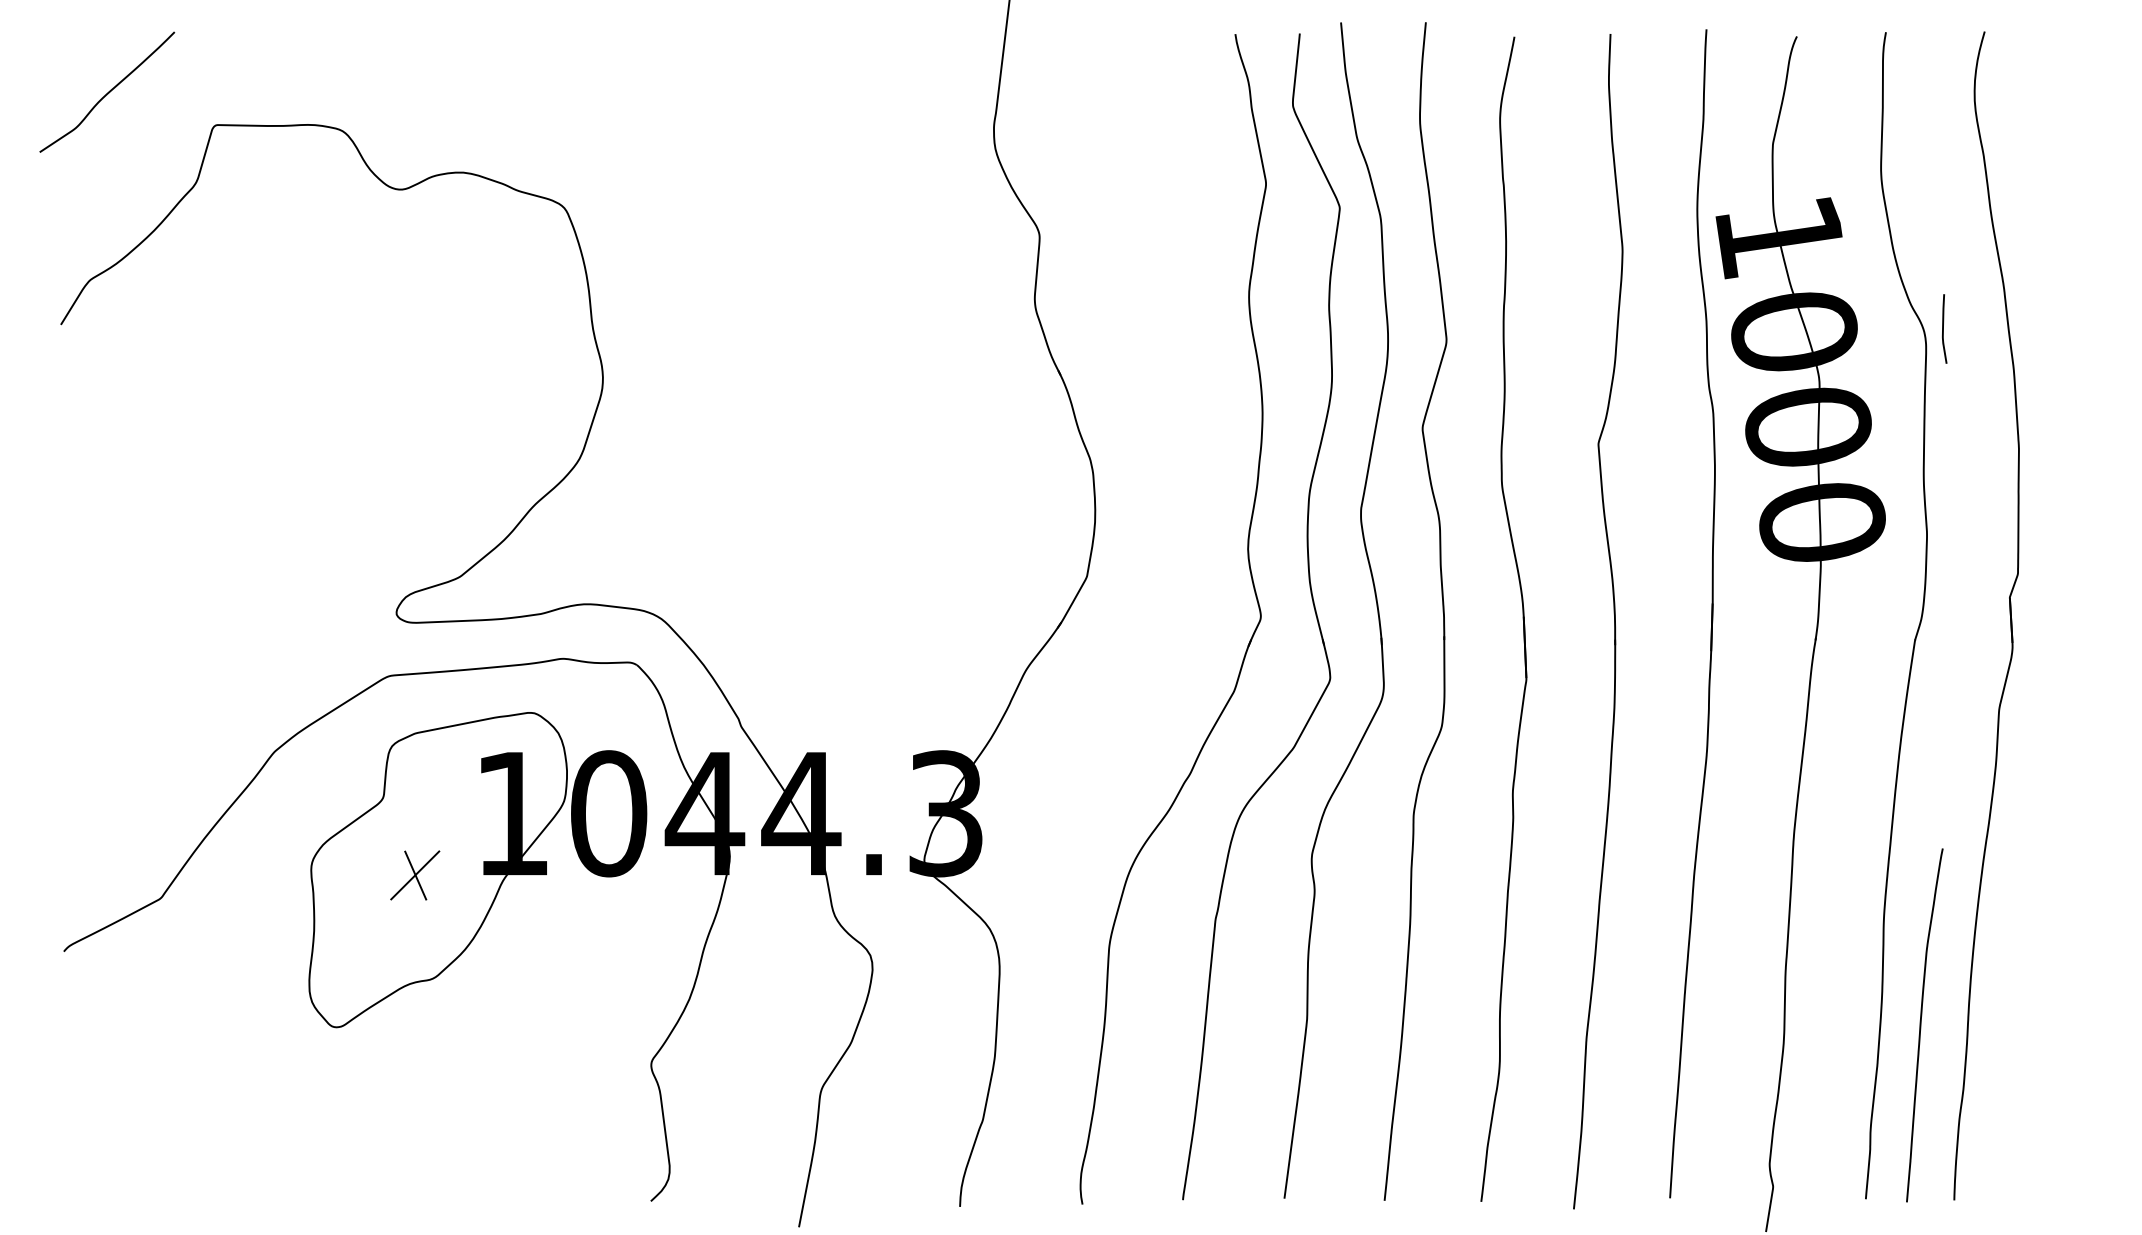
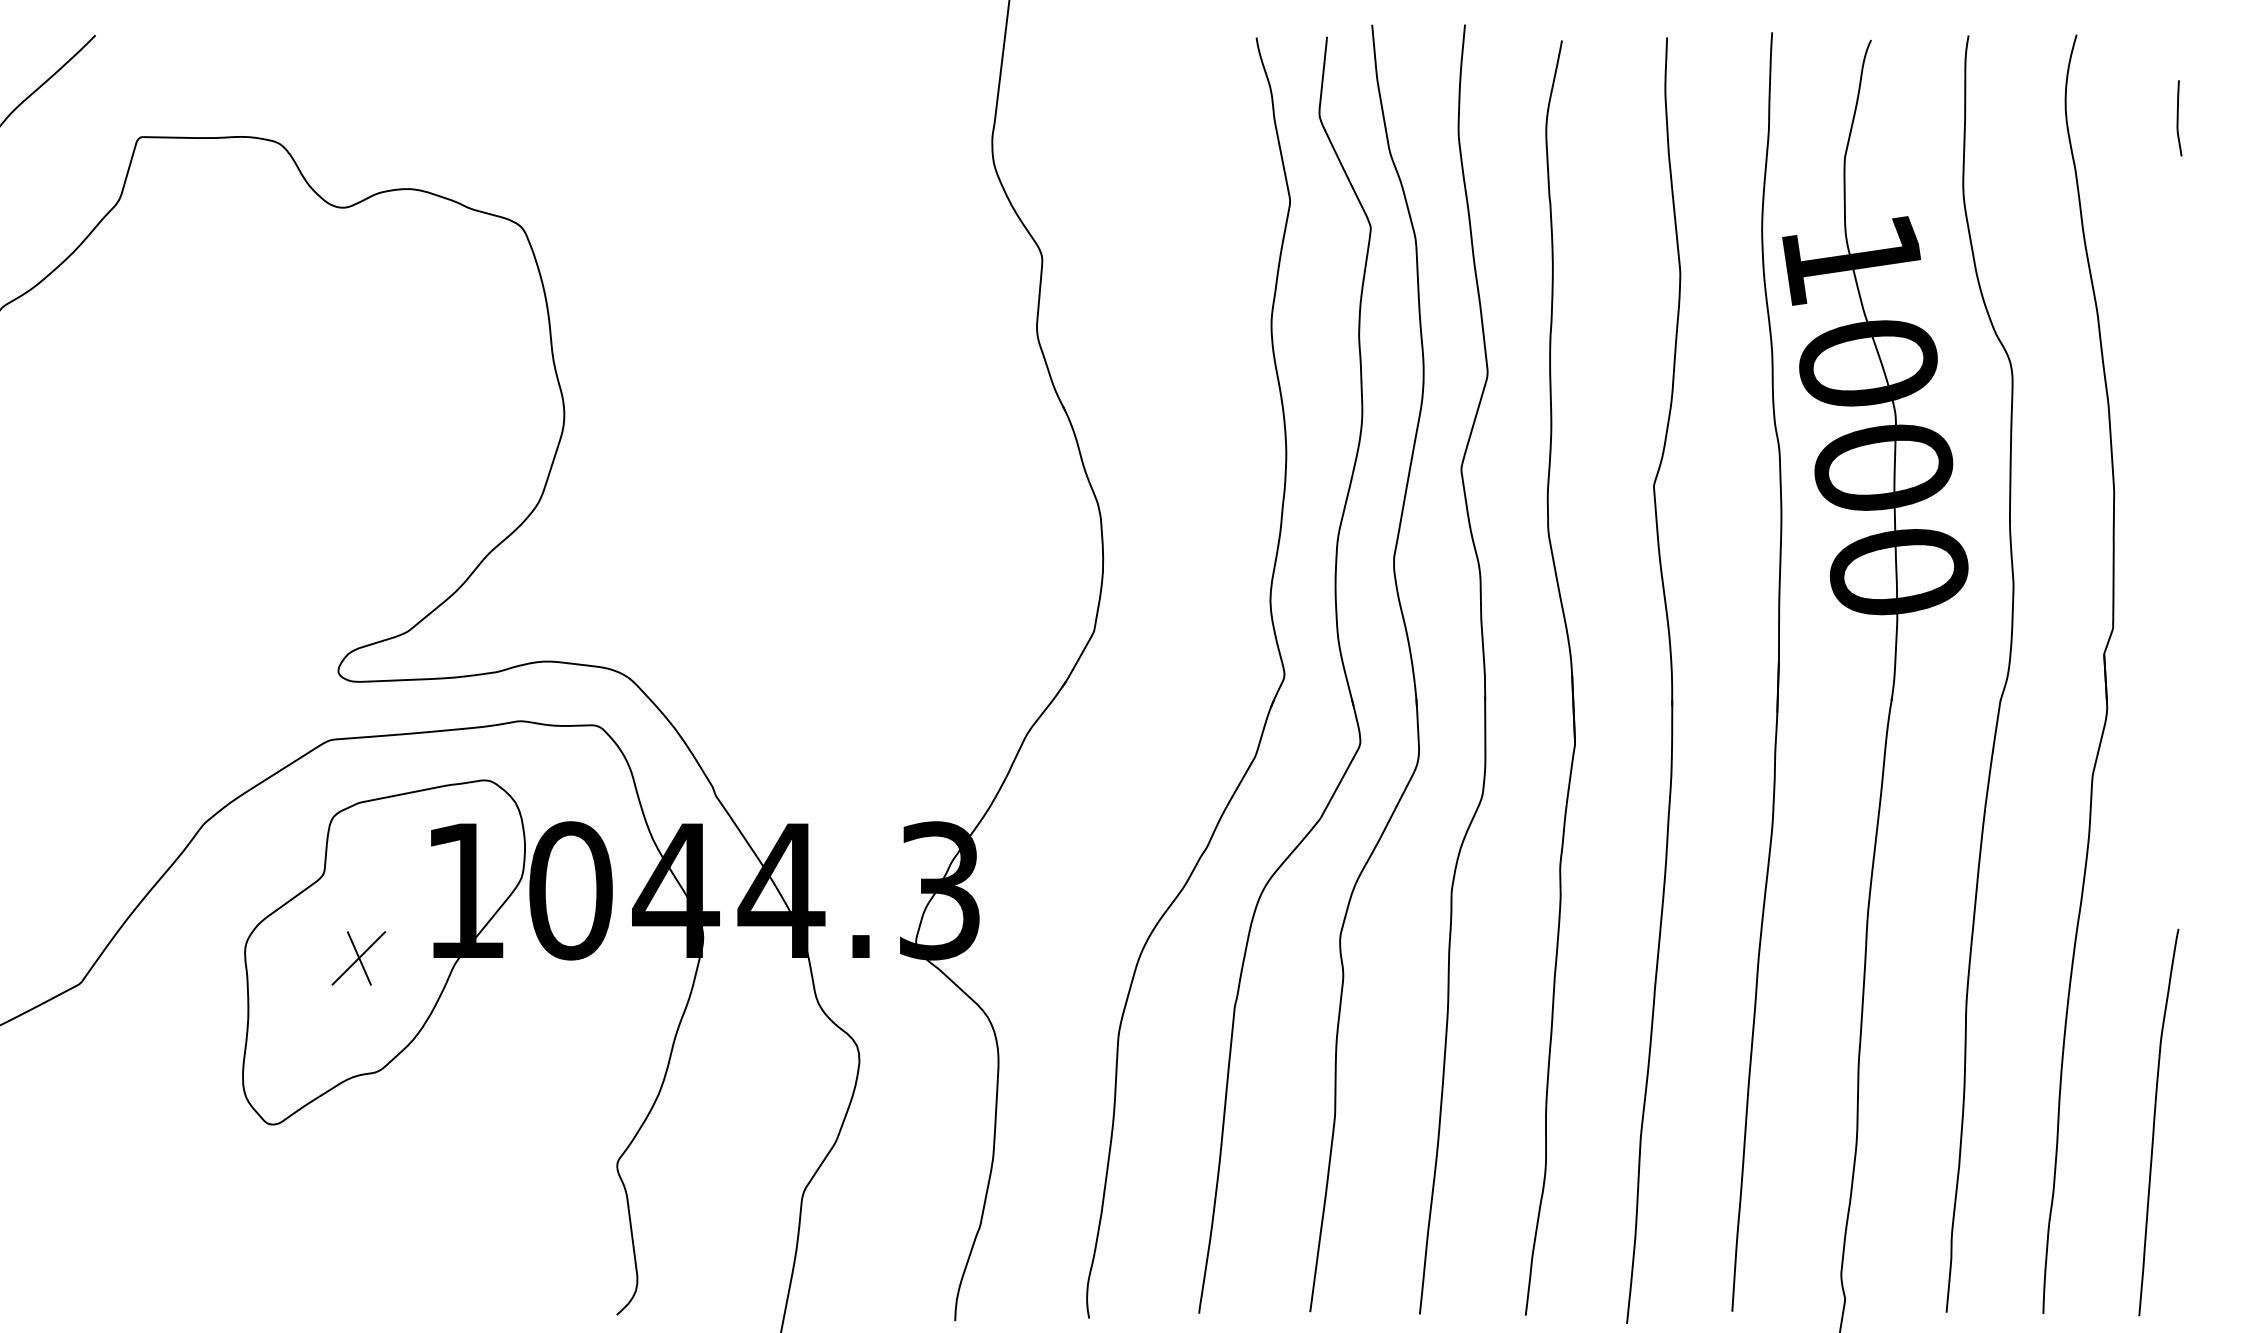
curve: (1943, 328) -> (2178, 117), moved
curve: (1921, 1025) -> (2155, 1122), moved

